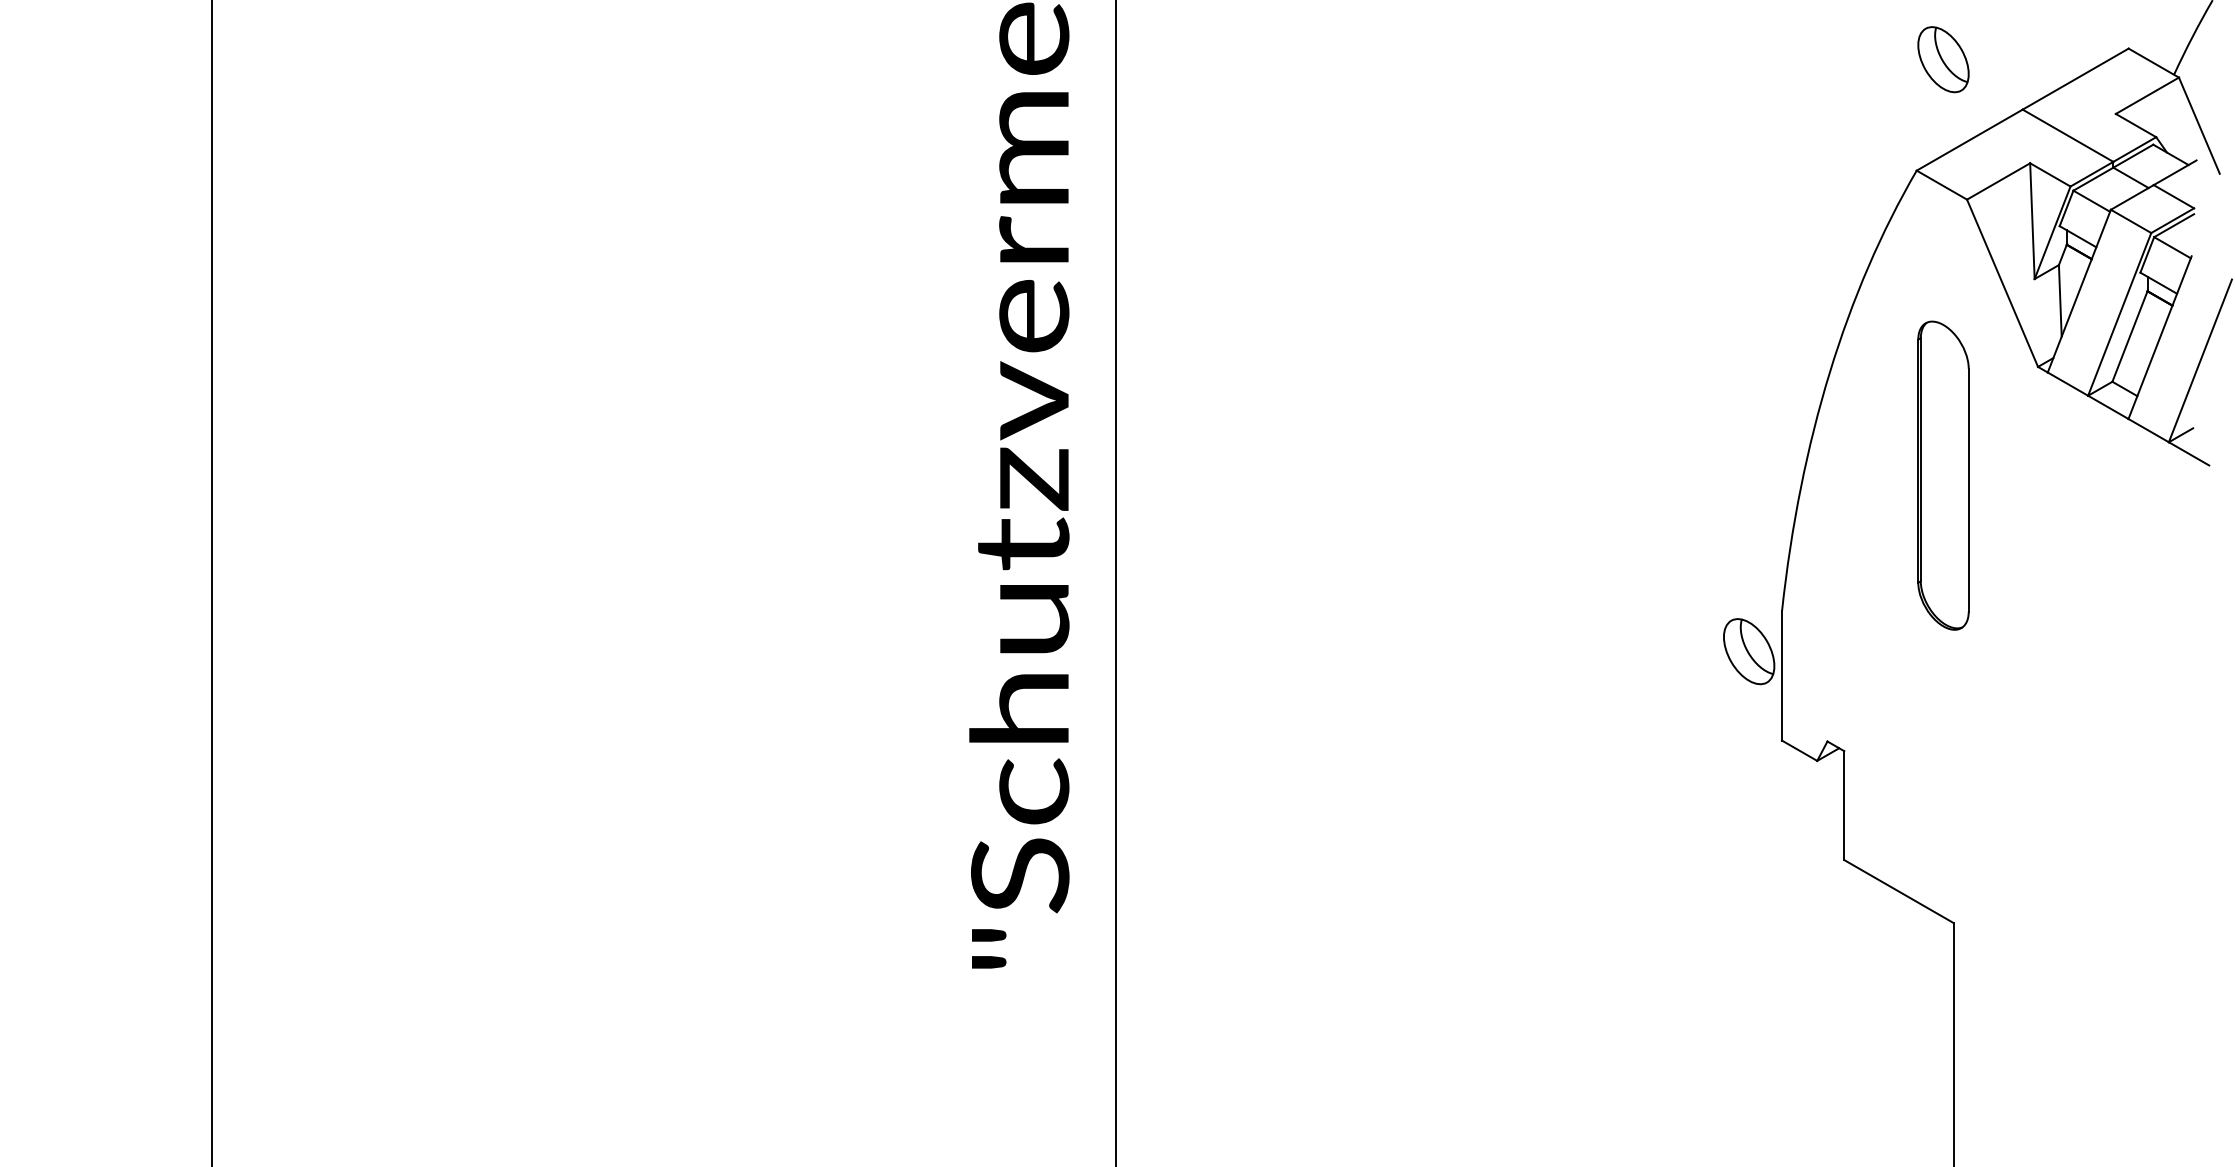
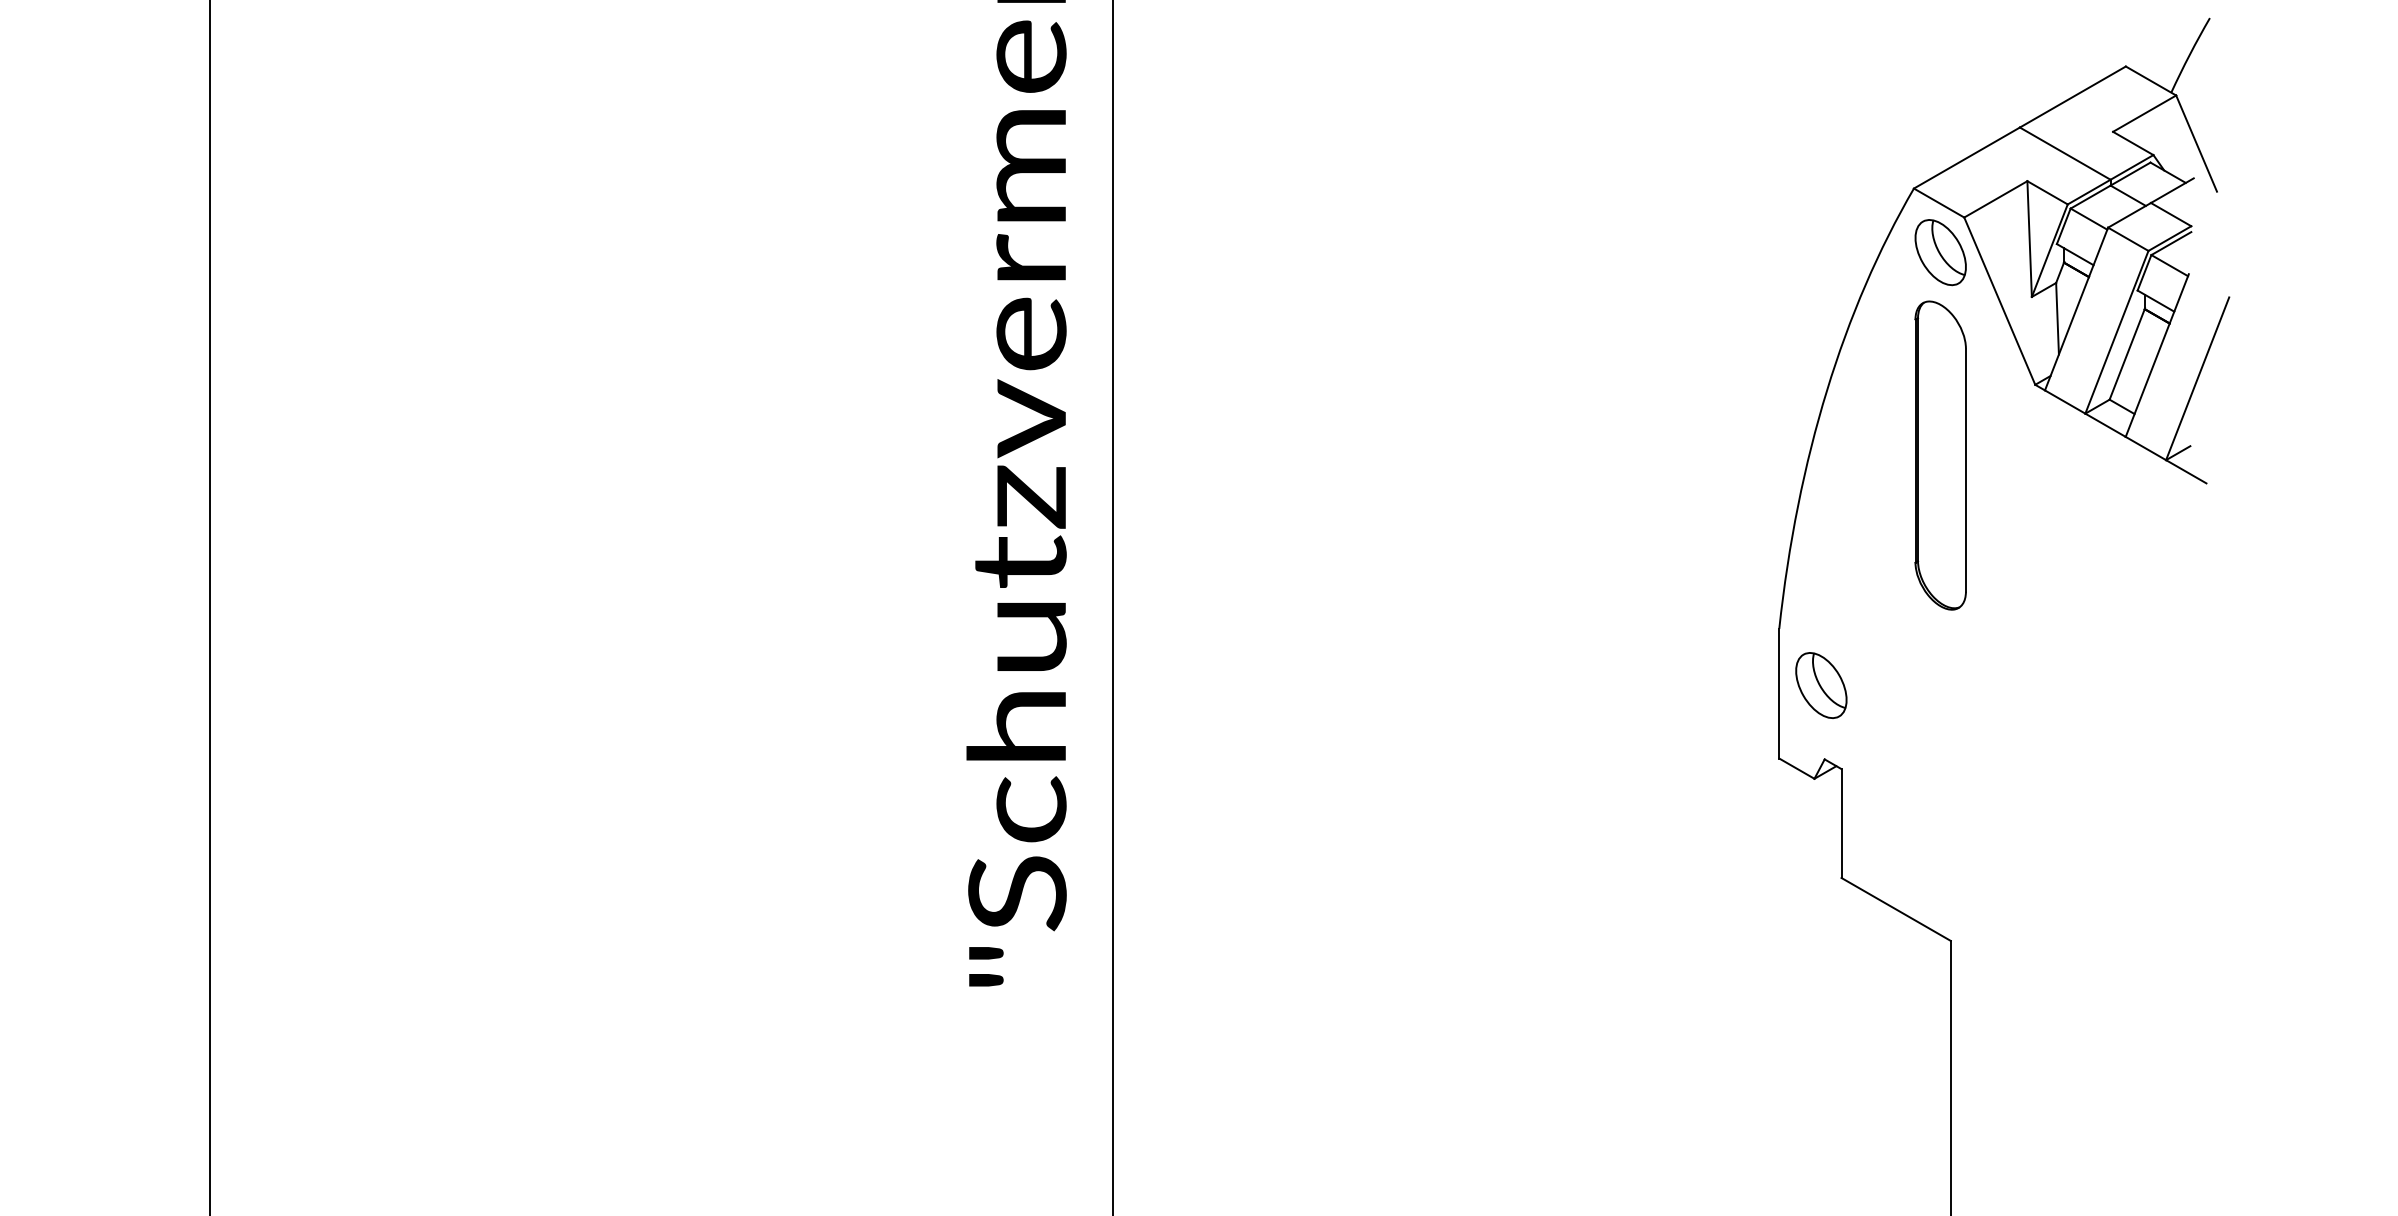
part: (1943, 59) -> (1940, 252), moved
part: (1943, 475) -> (1940, 455), moved
part: (1749, 651) -> (1821, 685), moved

